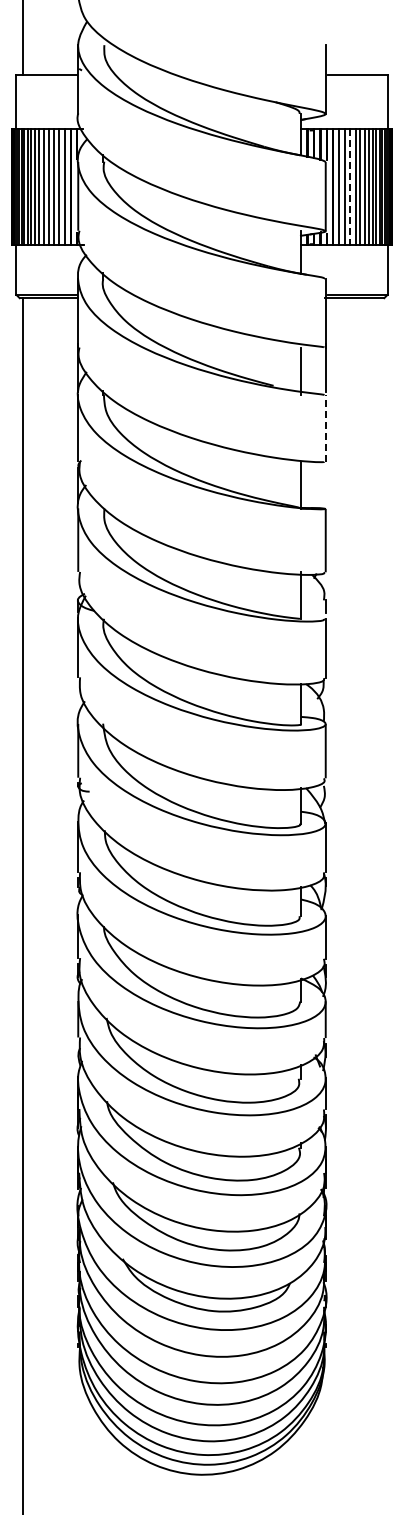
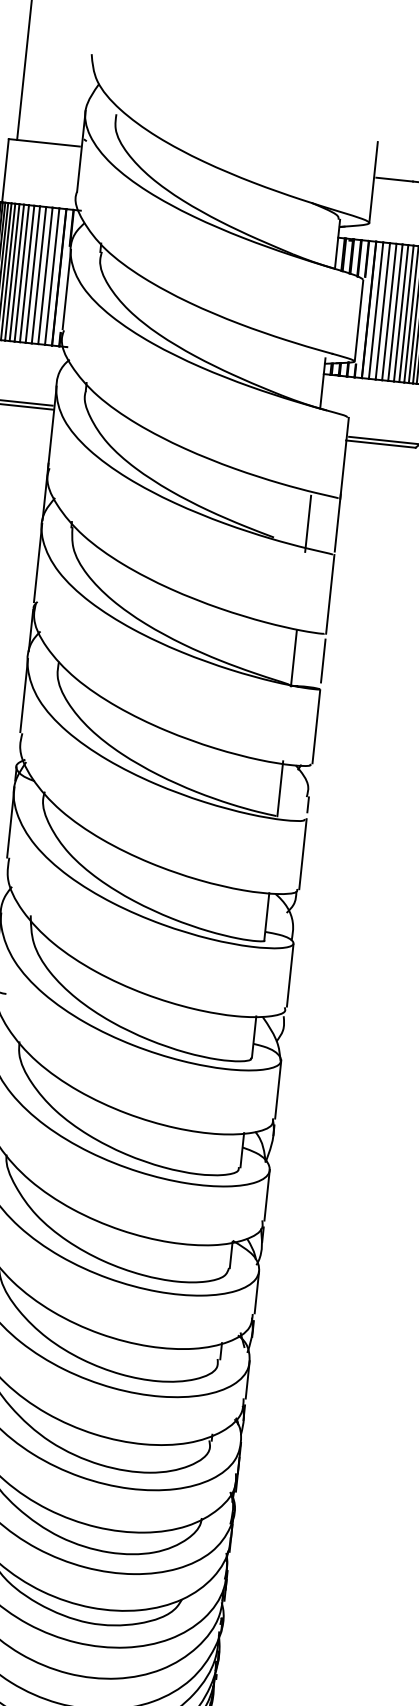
line: (350, 186) -> (389, 311), dashed -> solid
line: (325, 427) -> (330, 593), dashed -> solid
line: (325, 484) -> (323, 660), added

